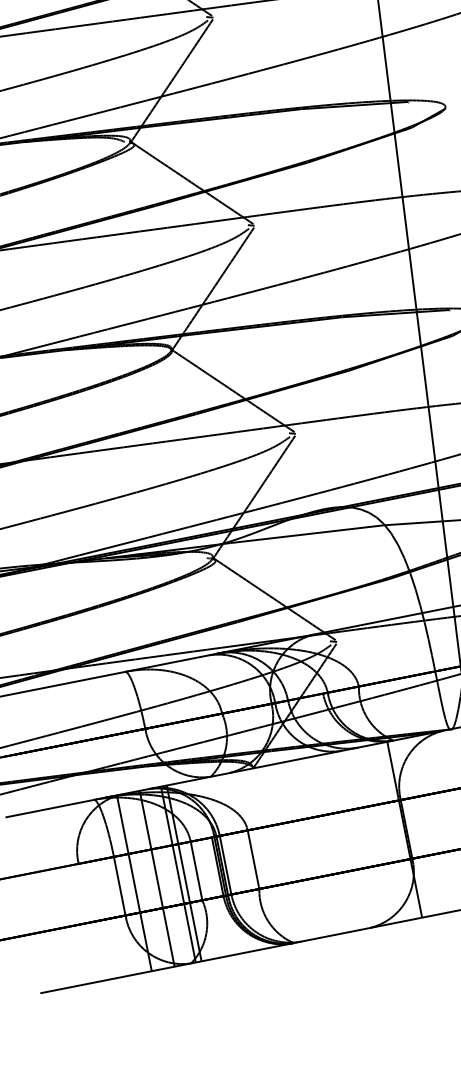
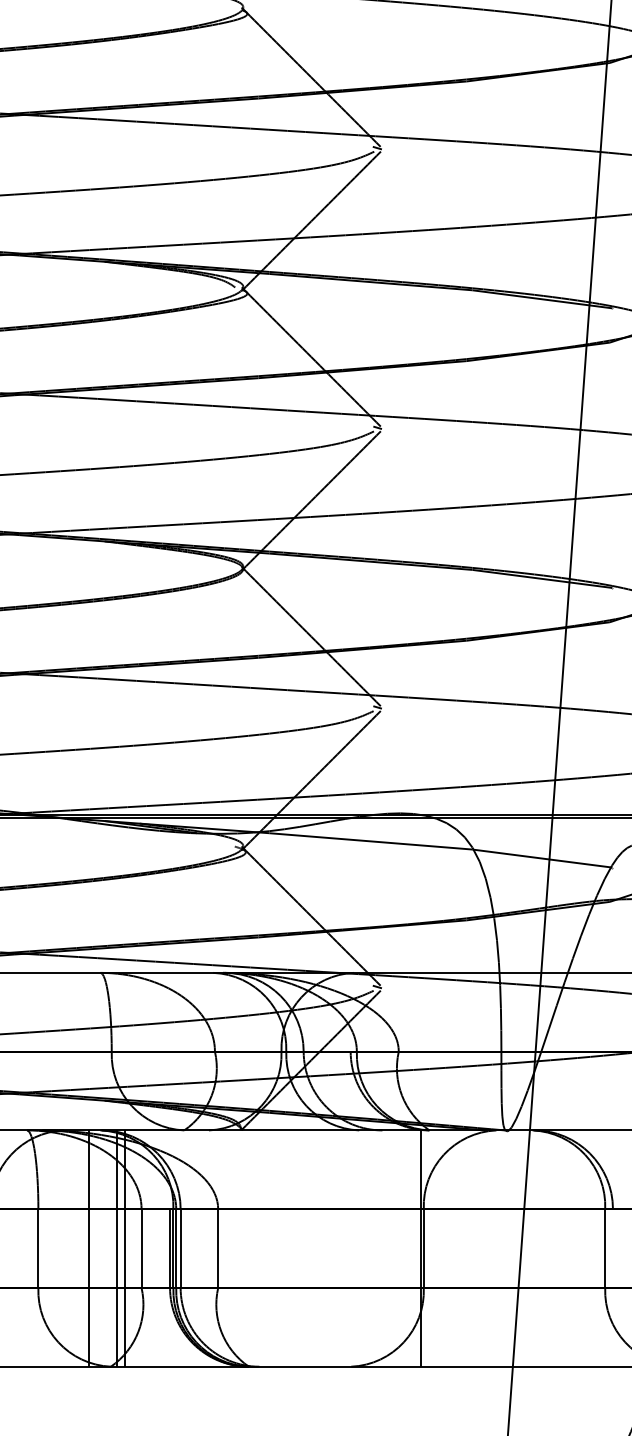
line: (134, 883) -> (58, 1248), removed

